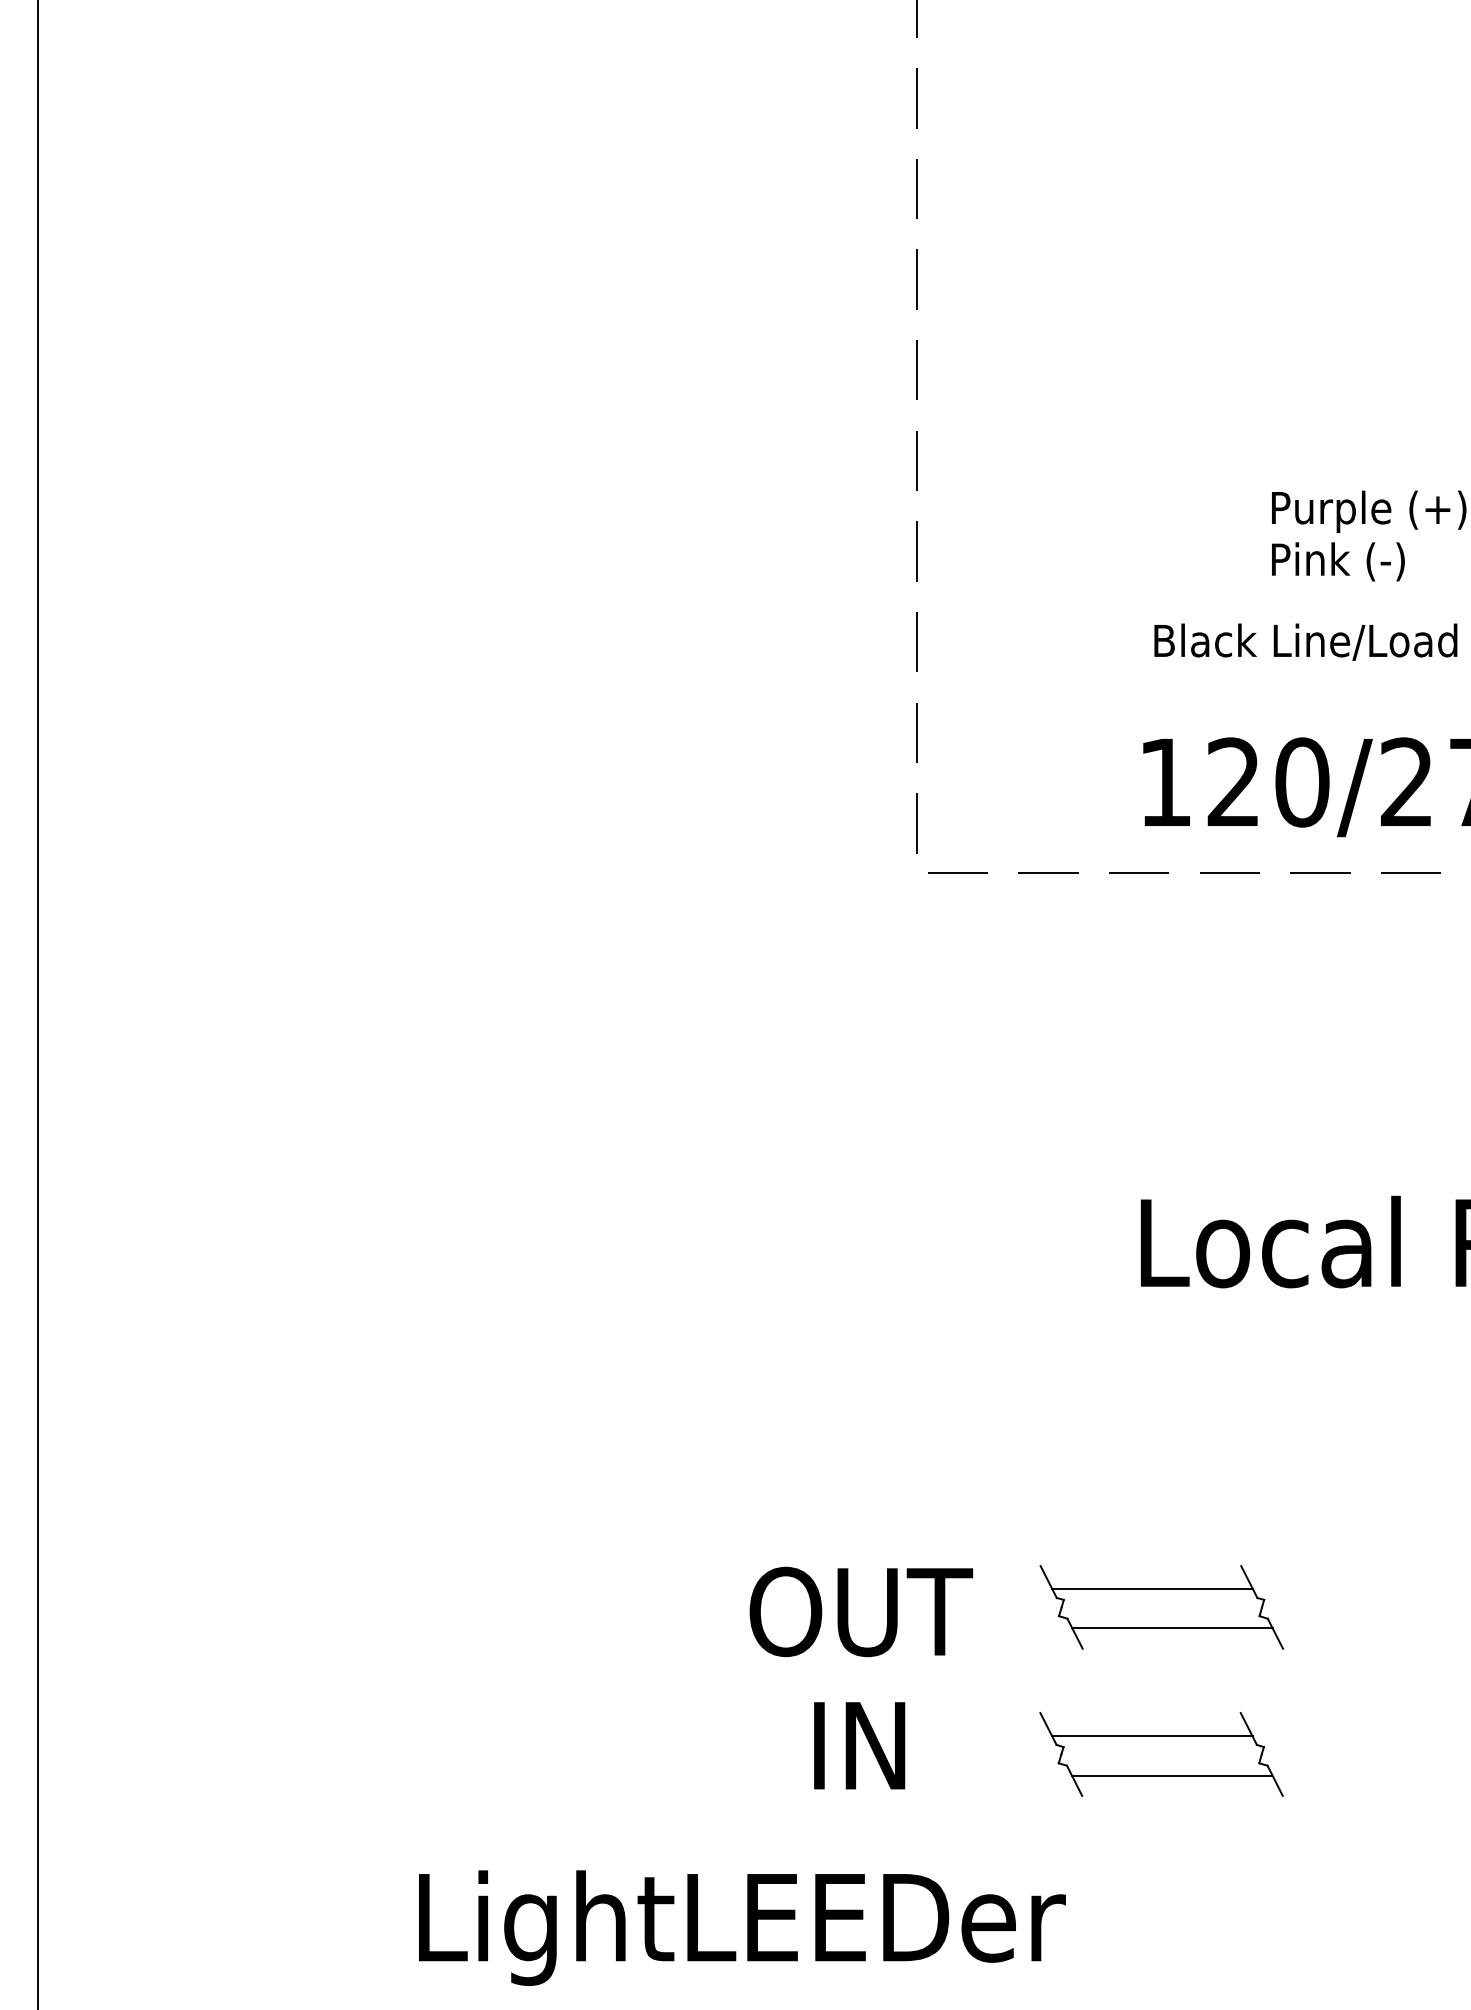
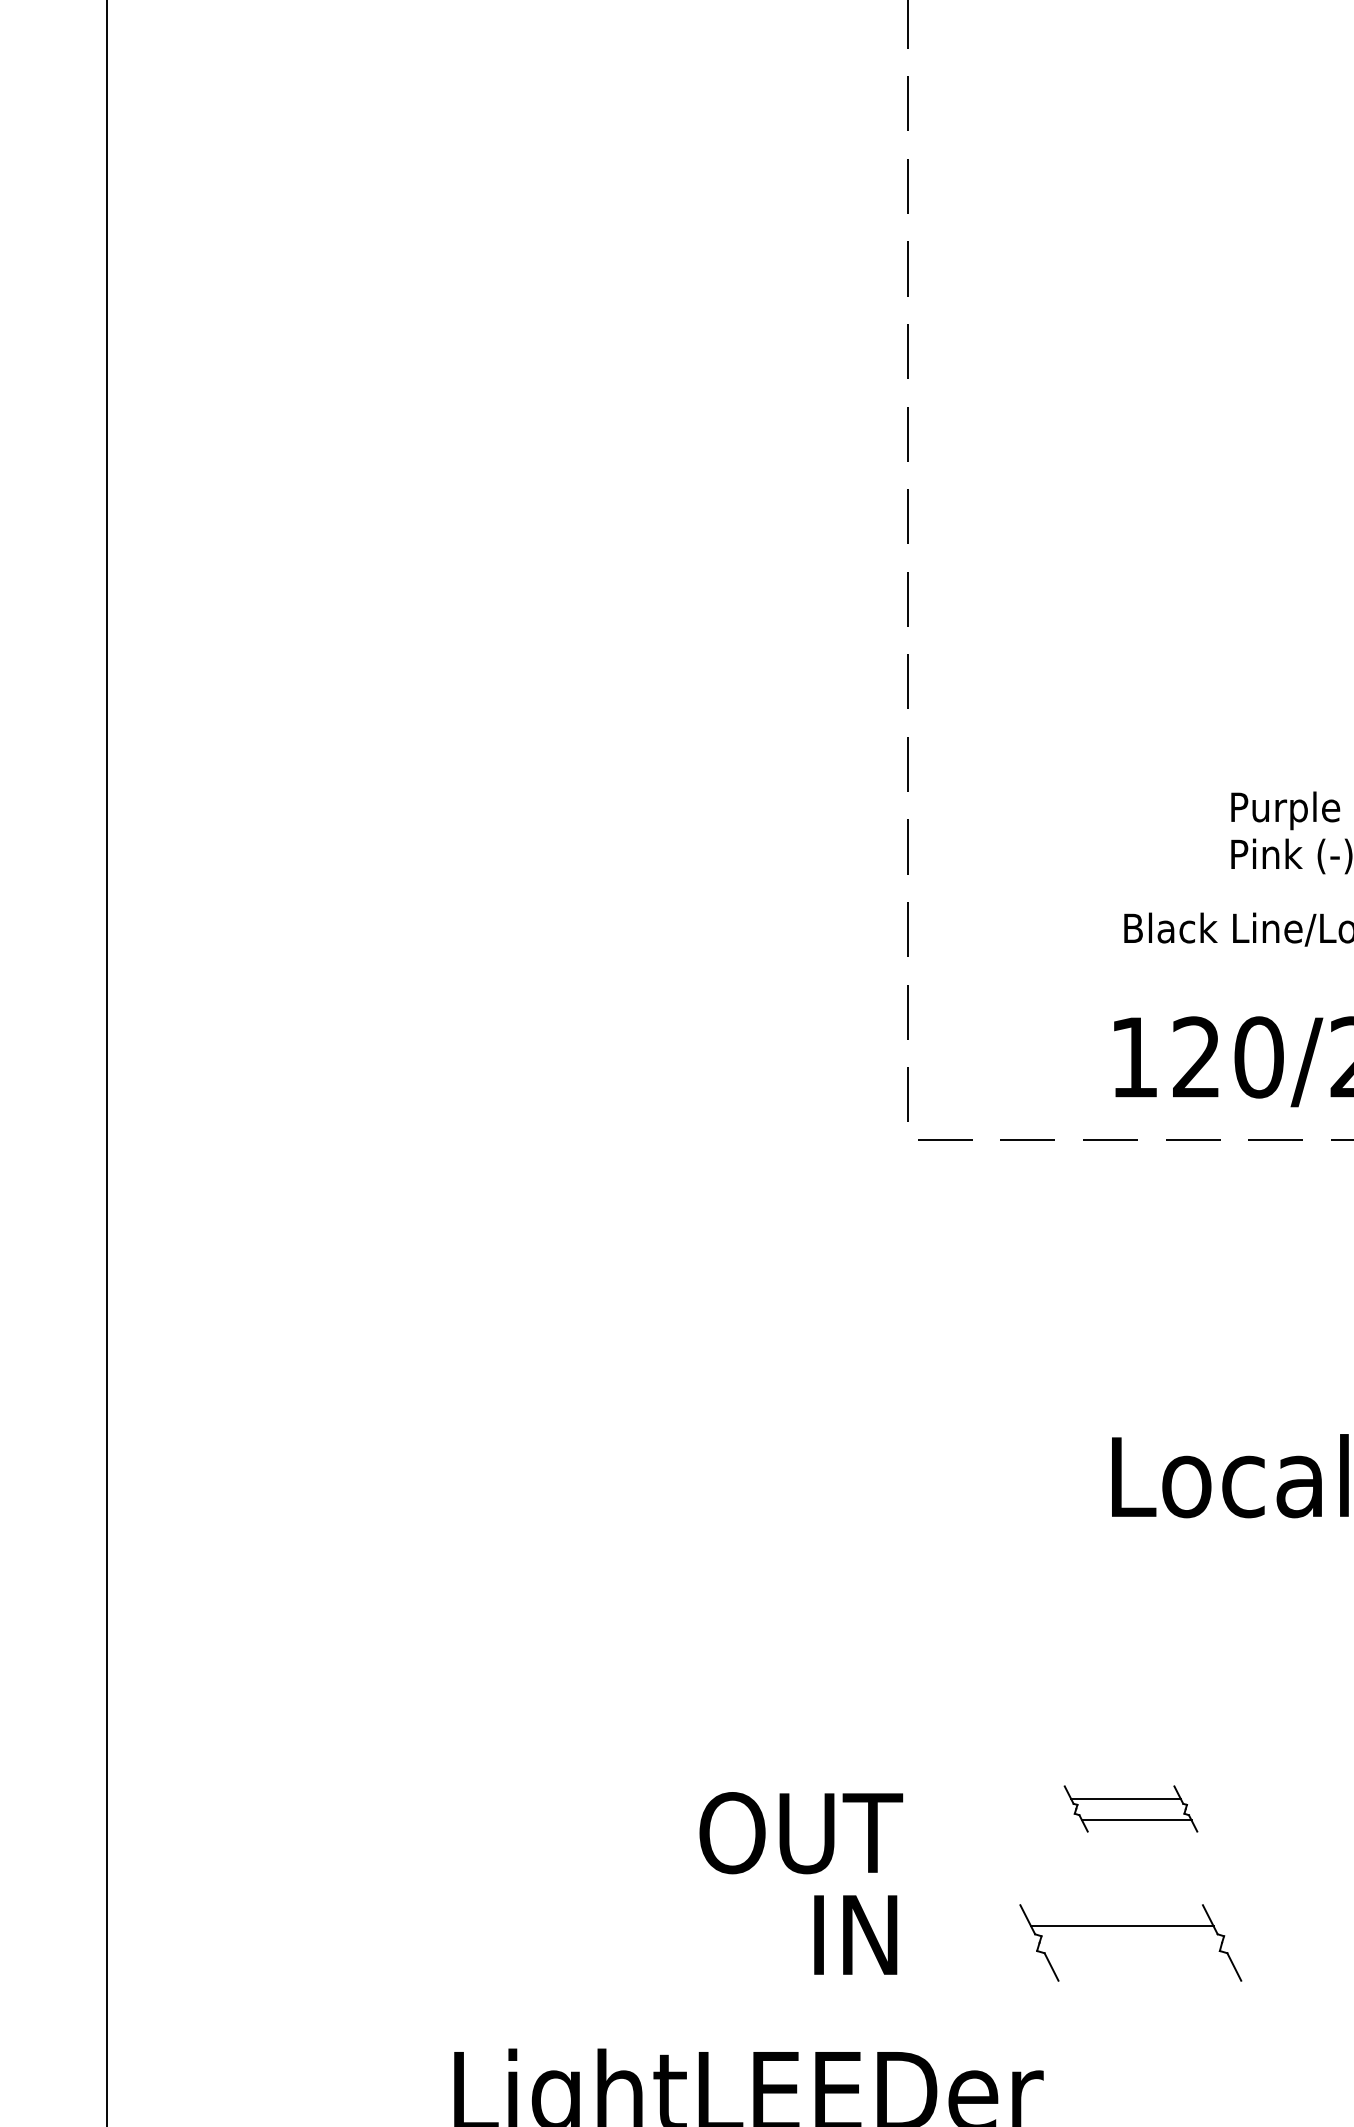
part: (1161, 1606) -> (1130, 1808), size x0.6
text: (861, 1612) -> (801, 1833), moved
line: (1172, 1775) -> (1140, 1962), removed

